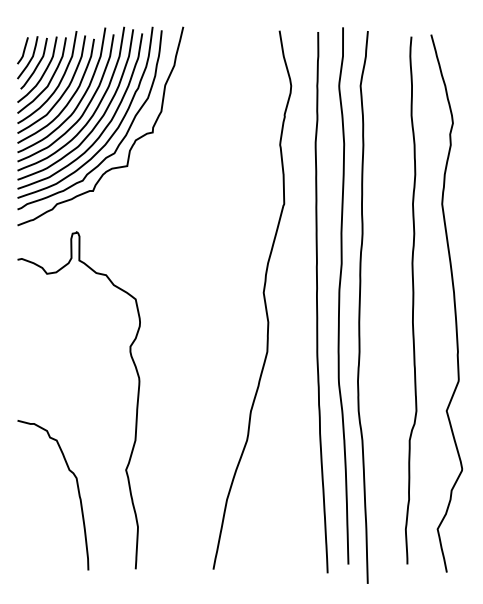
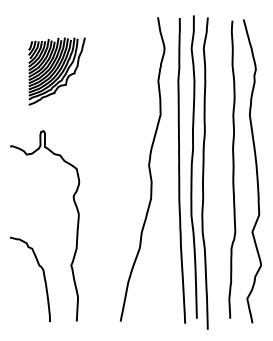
part: (99, 126) -> (56, 71), size x0.6

